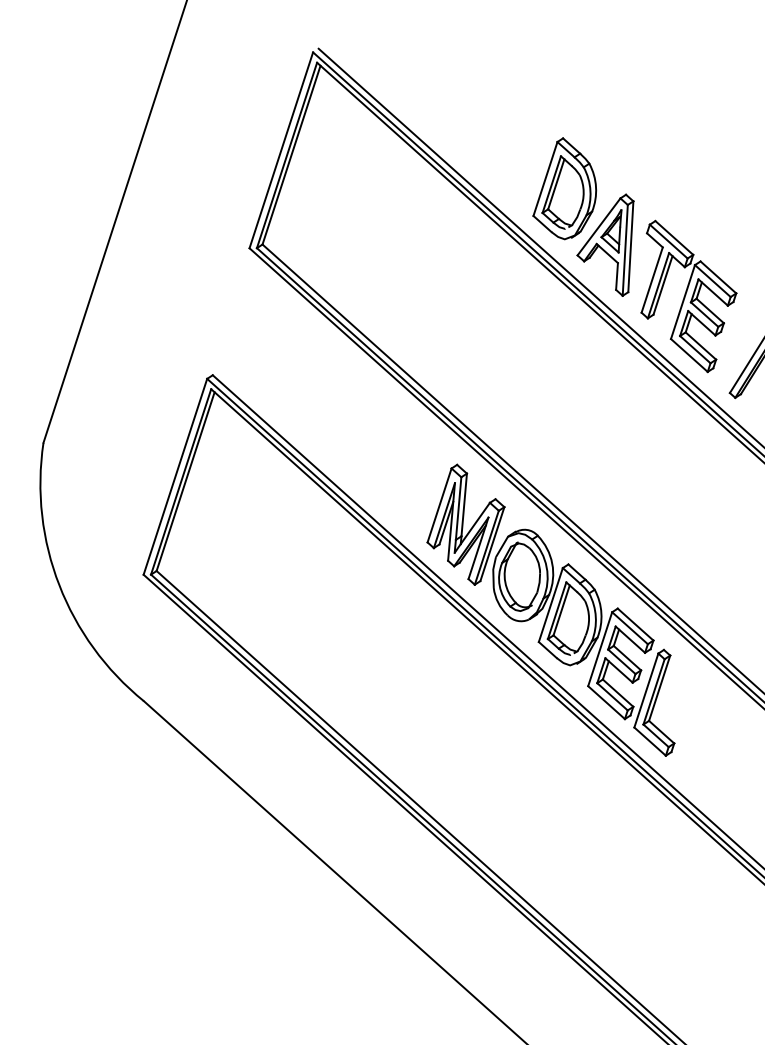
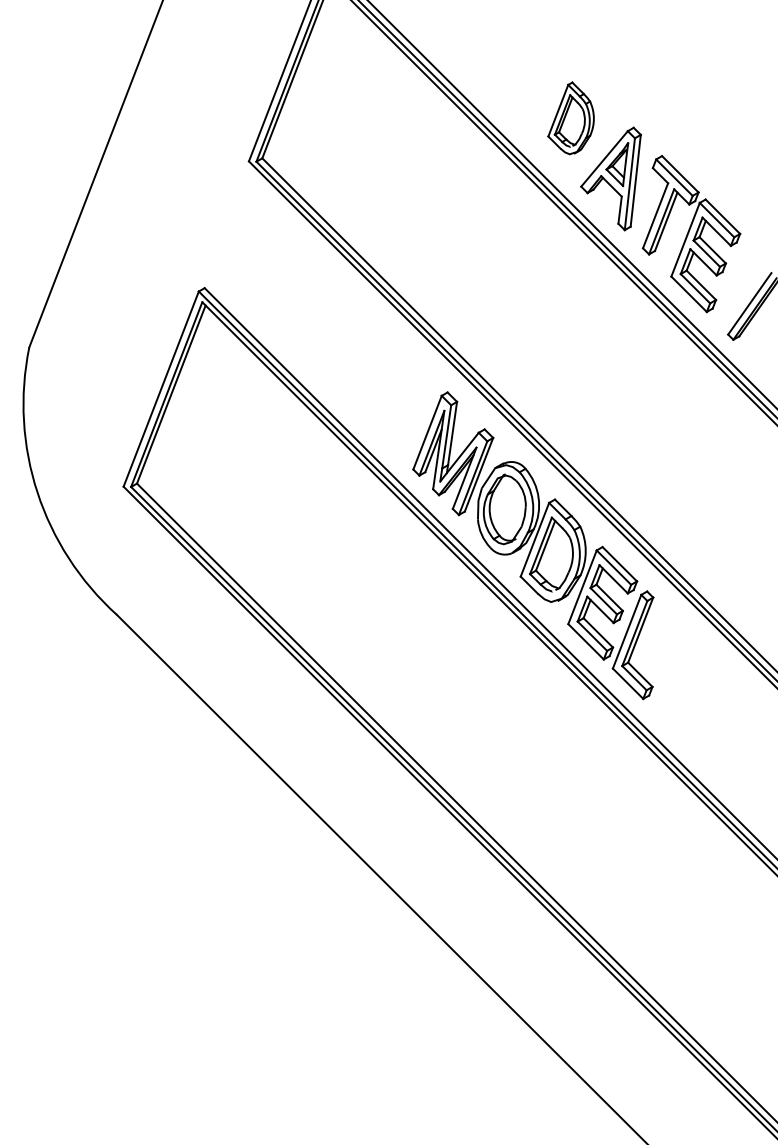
part: (563, 188) -> (570, 118), size x0.7

